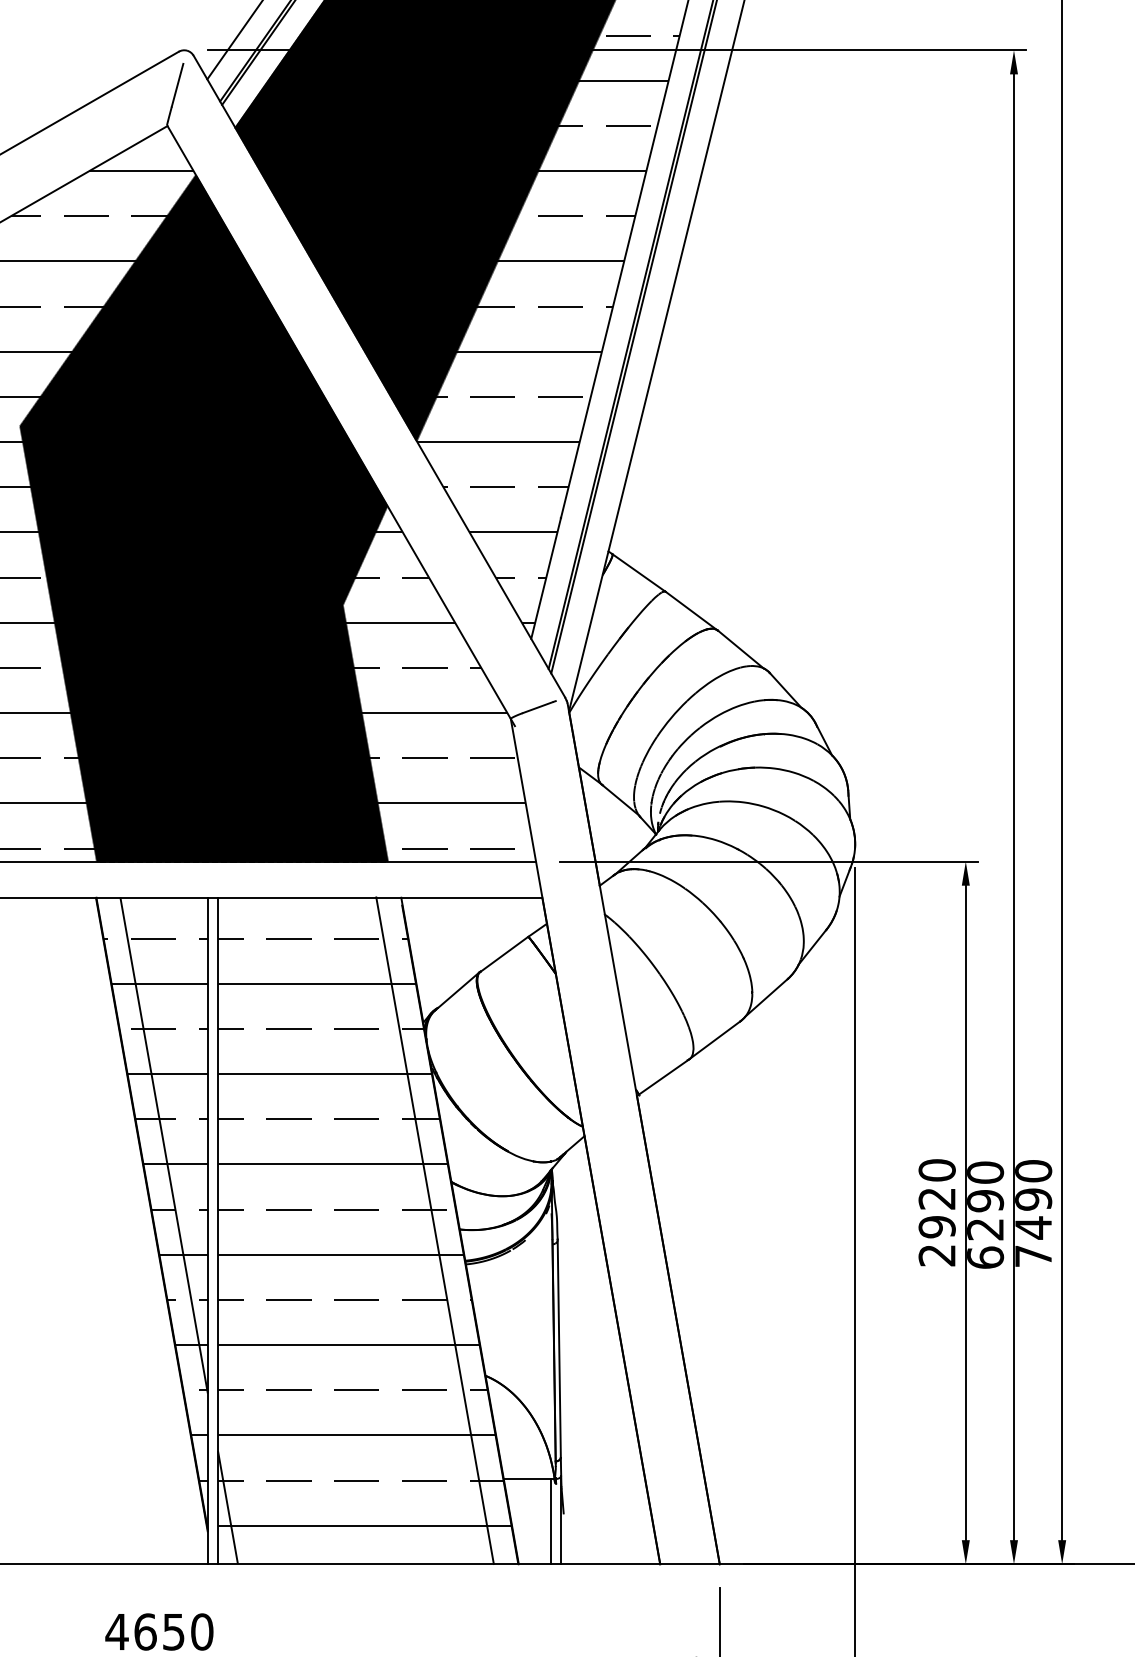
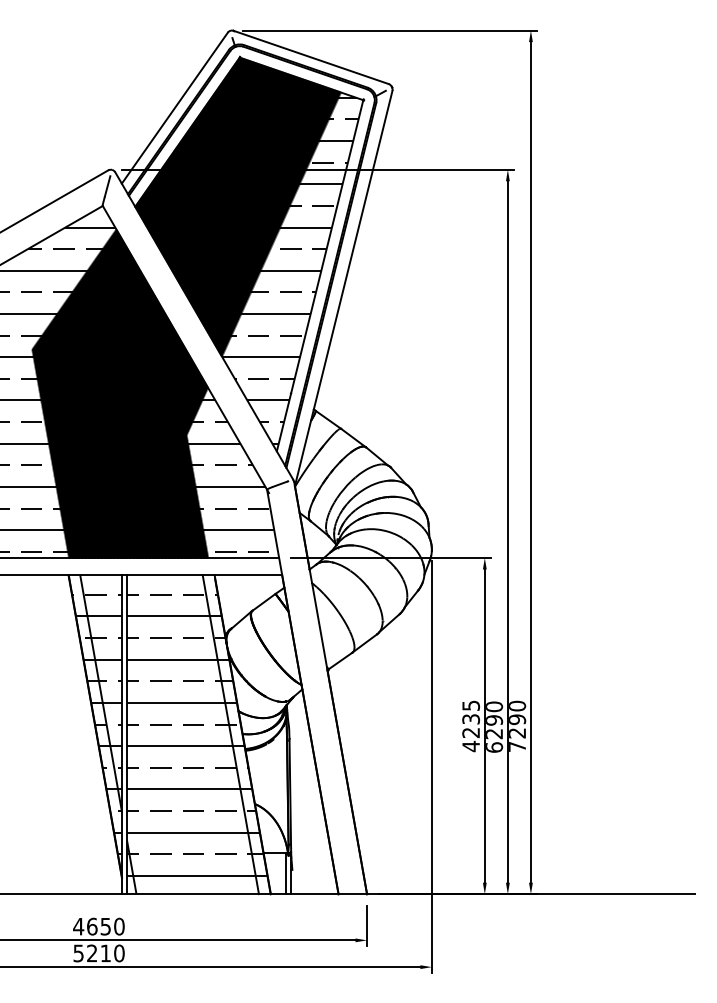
text: (937, 1213) -> (471, 726), 2920 -> 4235
text: (1034, 1226) -> (517, 732), 7490 -> 7290

